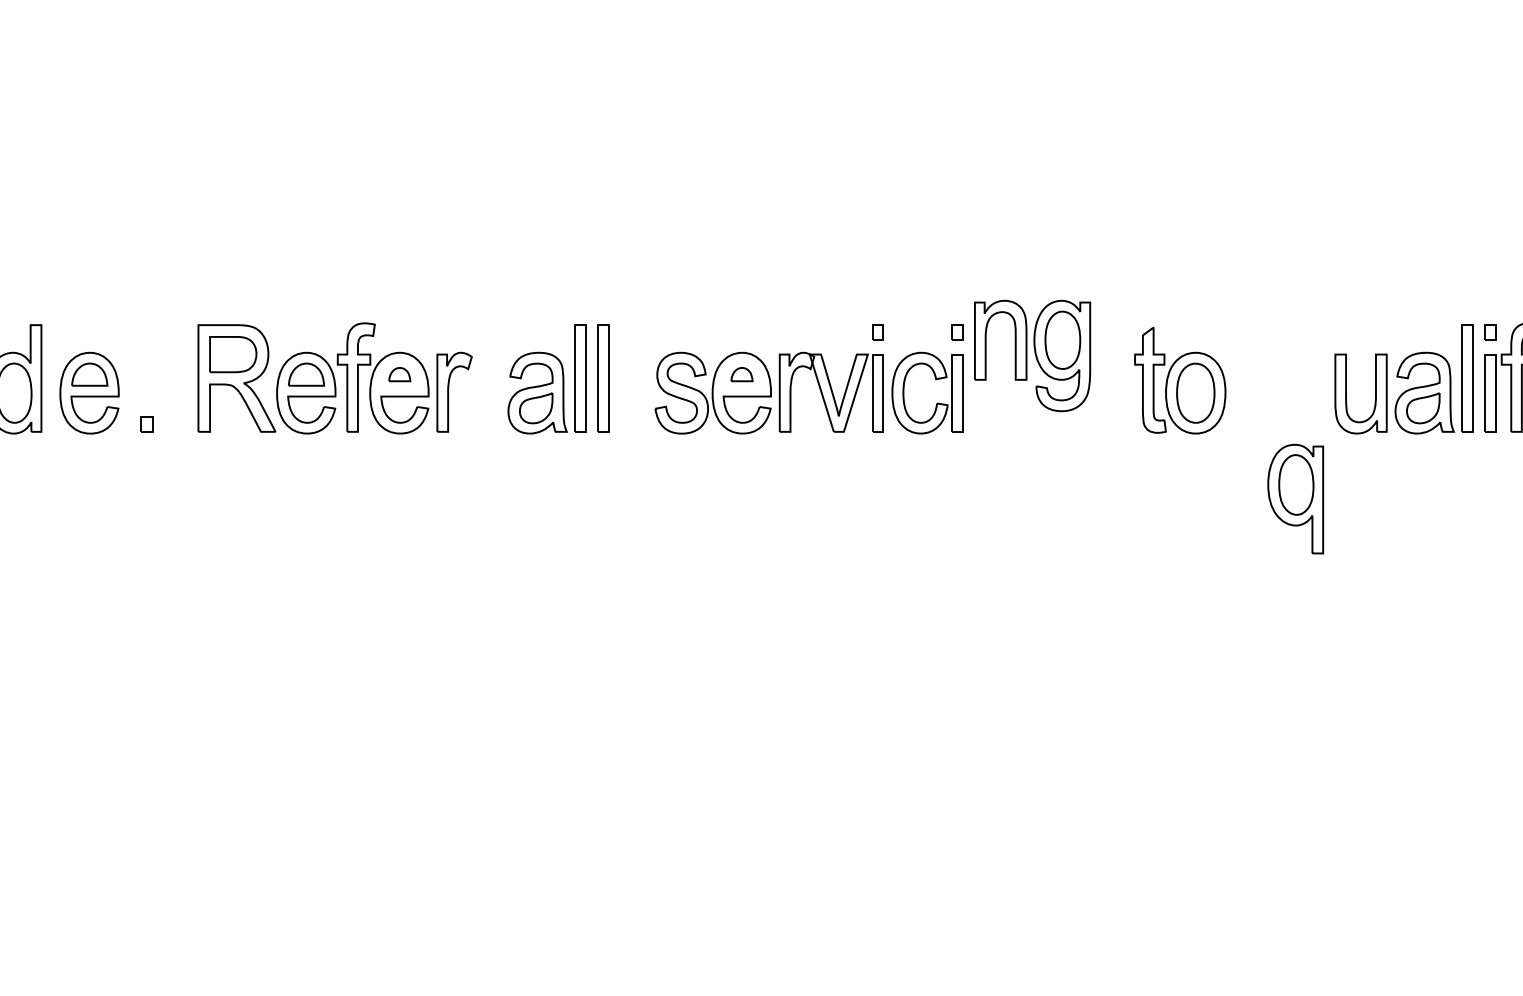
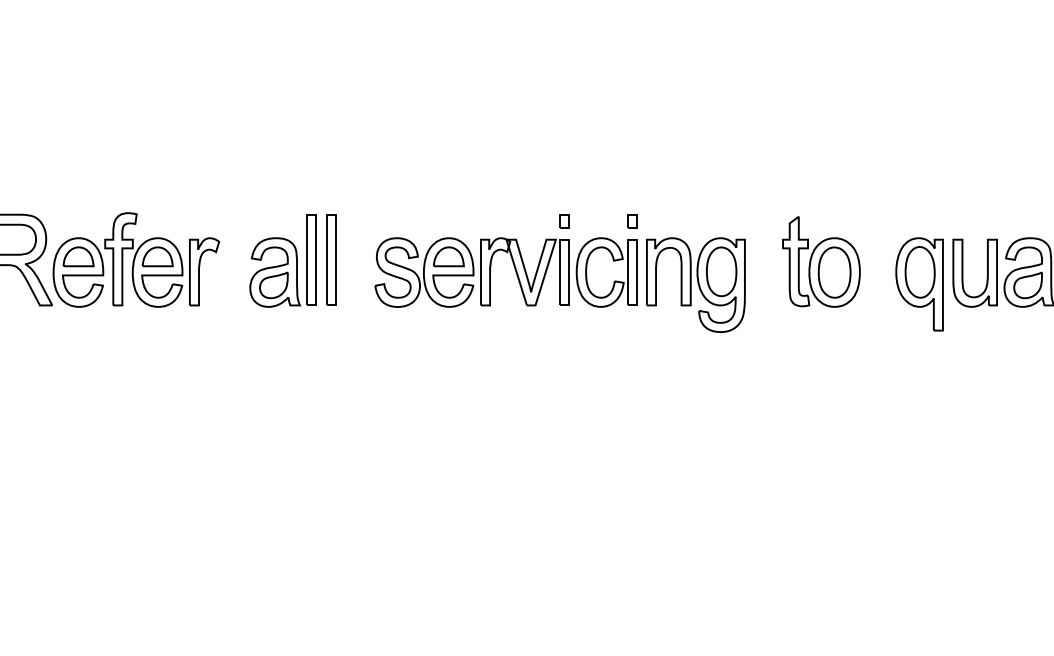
part: (1032, 355) -> (695, 284), moved
part: (399, 374) -> (157, 256), size x1.67
part: (741, 374) -> (448, 256), size x1.67
part: (1295, 498) -> (919, 283), moved

